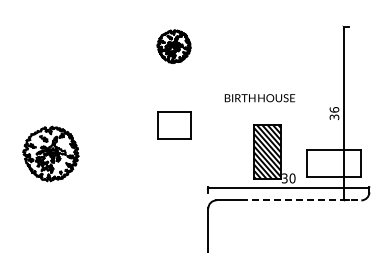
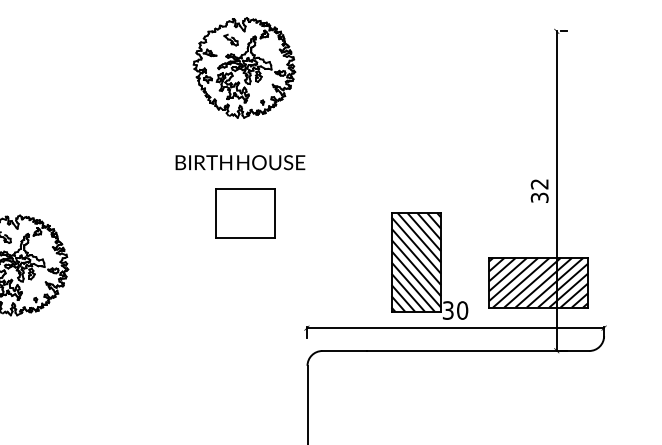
part: (173, 46) -> (243, 67), size x1.67
text: (259, 98) -> (239, 163), moved
text: (334, 109) -> (539, 183), 36 -> 32
hatch: (333, 162) -> (538, 281), added
line: (301, 200) -> (479, 351), dashed -> solid

